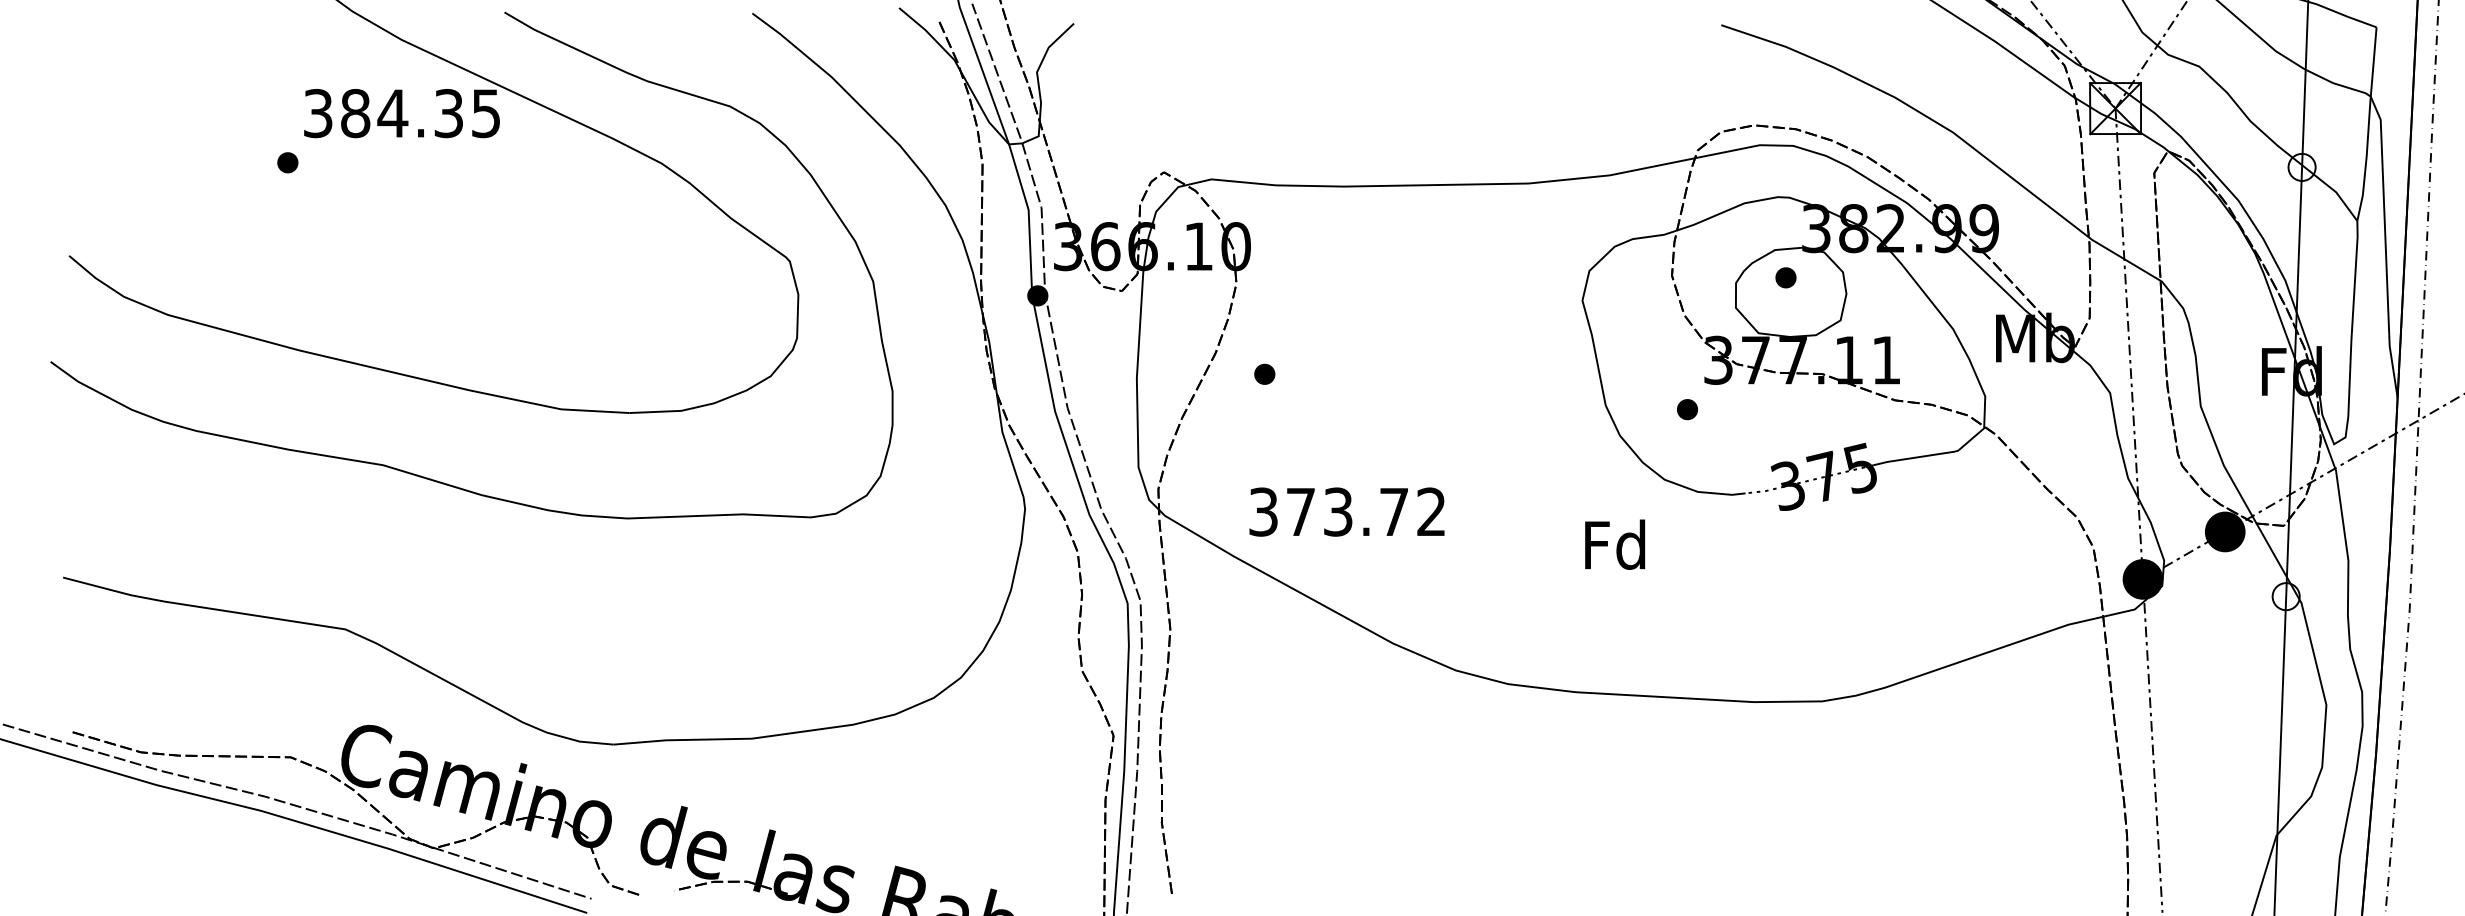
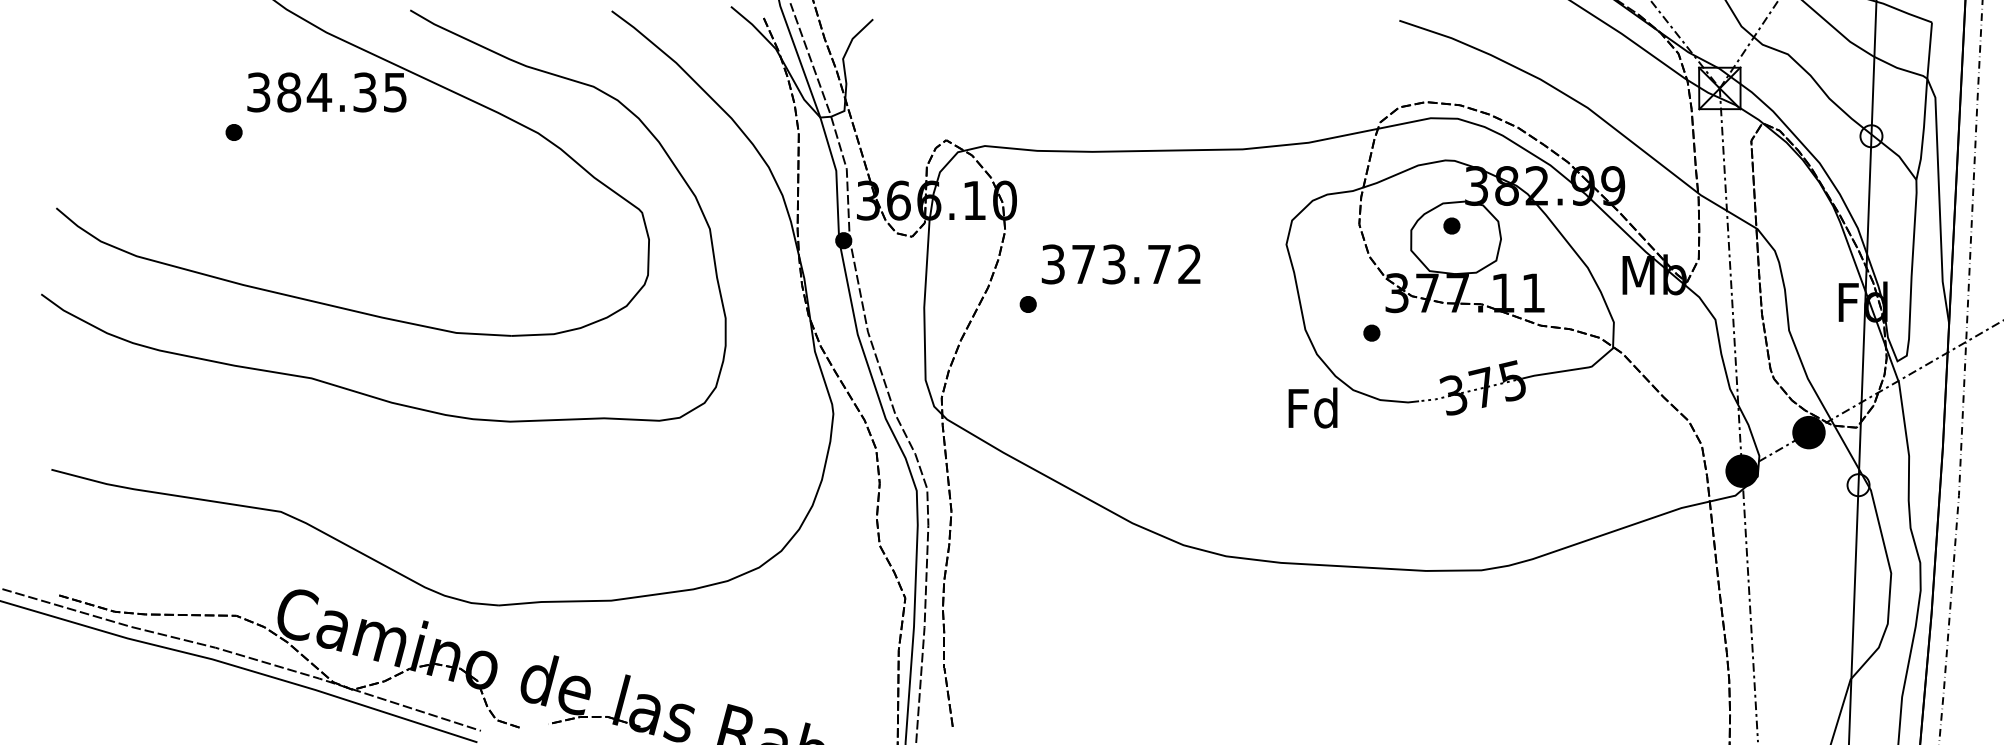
text: (1346, 511) -> (1120, 263), moved
text: (1615, 544) -> (1313, 407), moved

